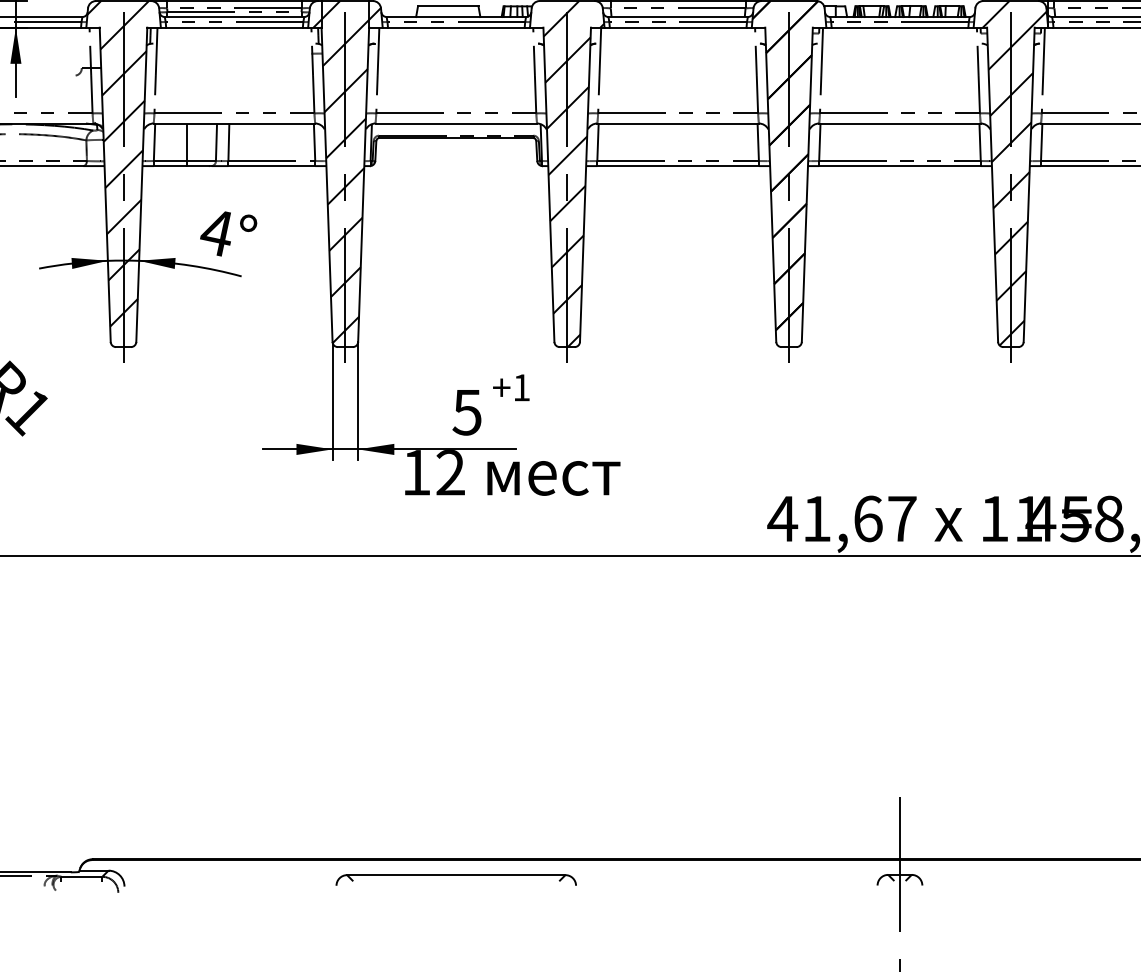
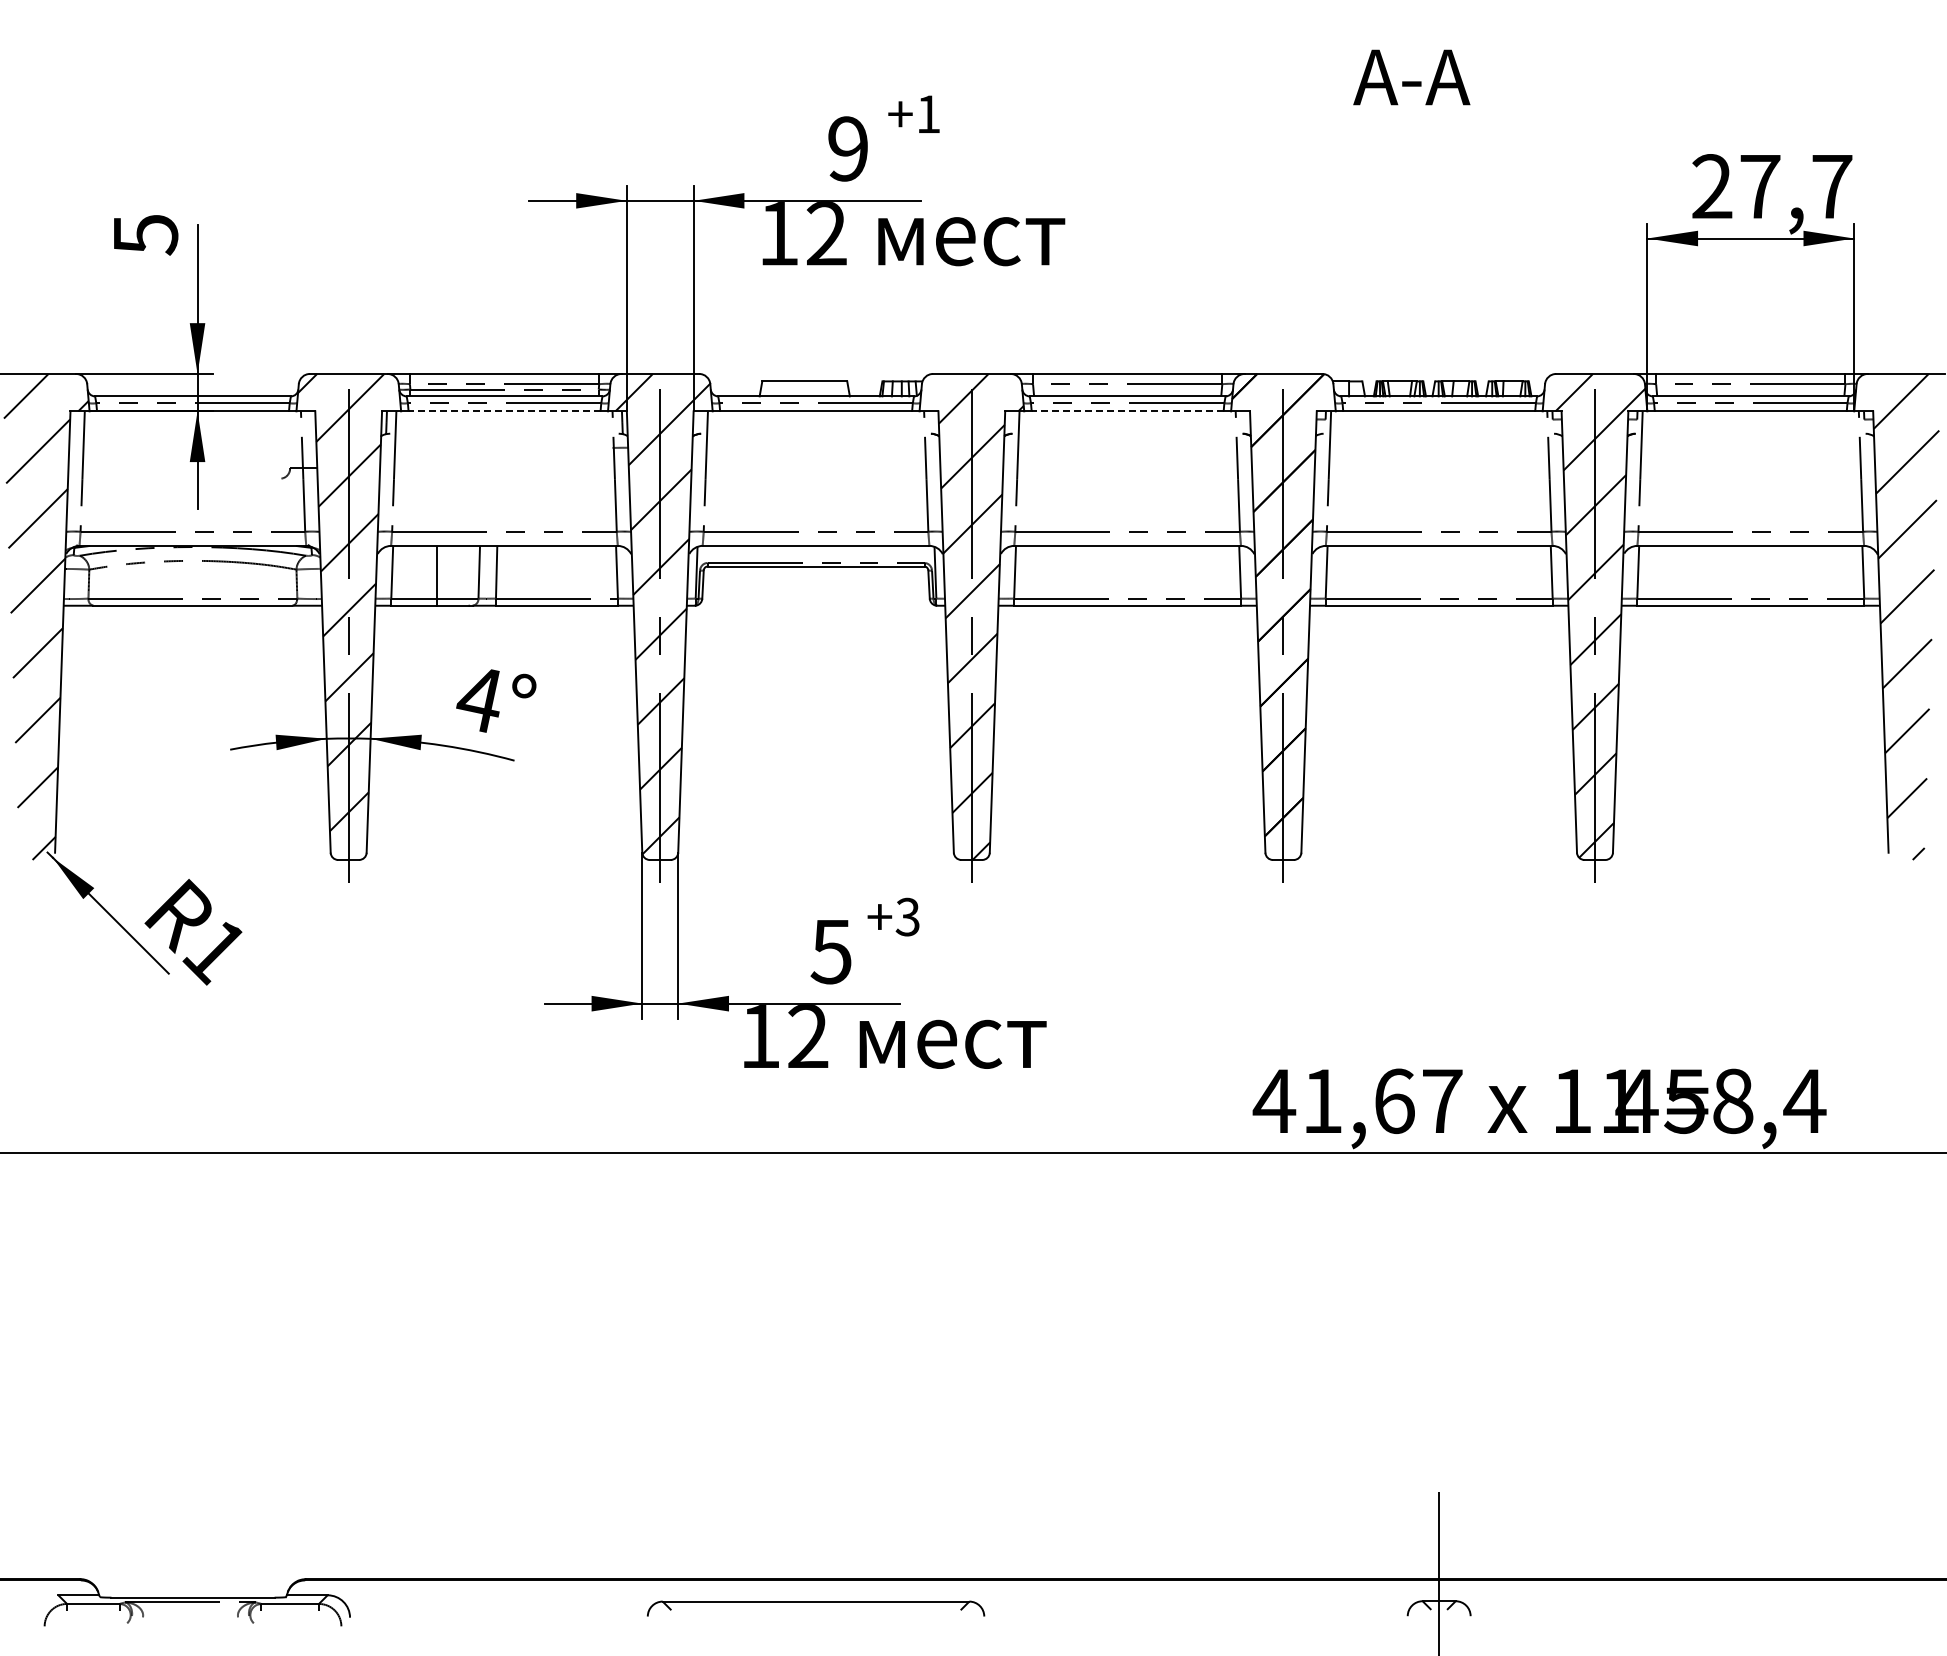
line: (234, 27) -> (504, 411), solid -> dashed
line: (678, 27) -> (1127, 411), solid -> dashed
text: (521, 387) -> (907, 916), +1 -> +3

